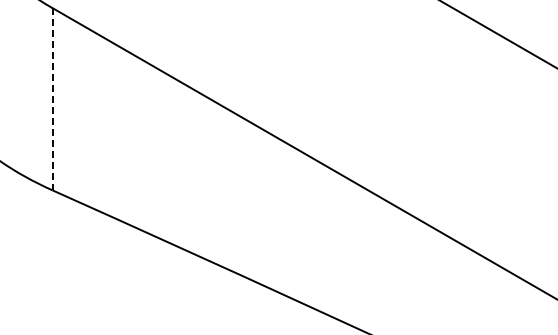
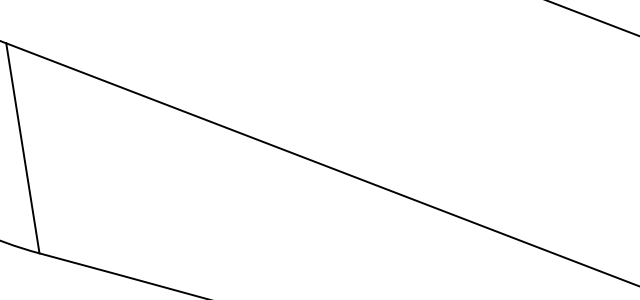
line: (52, 99) -> (22, 148), dashed -> solid

